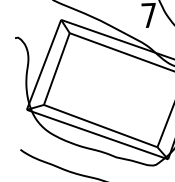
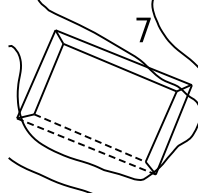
line: (100, 126) -> (89, 138), solid -> dashed
line: (97, 134) -> (86, 146), solid -> dashed

